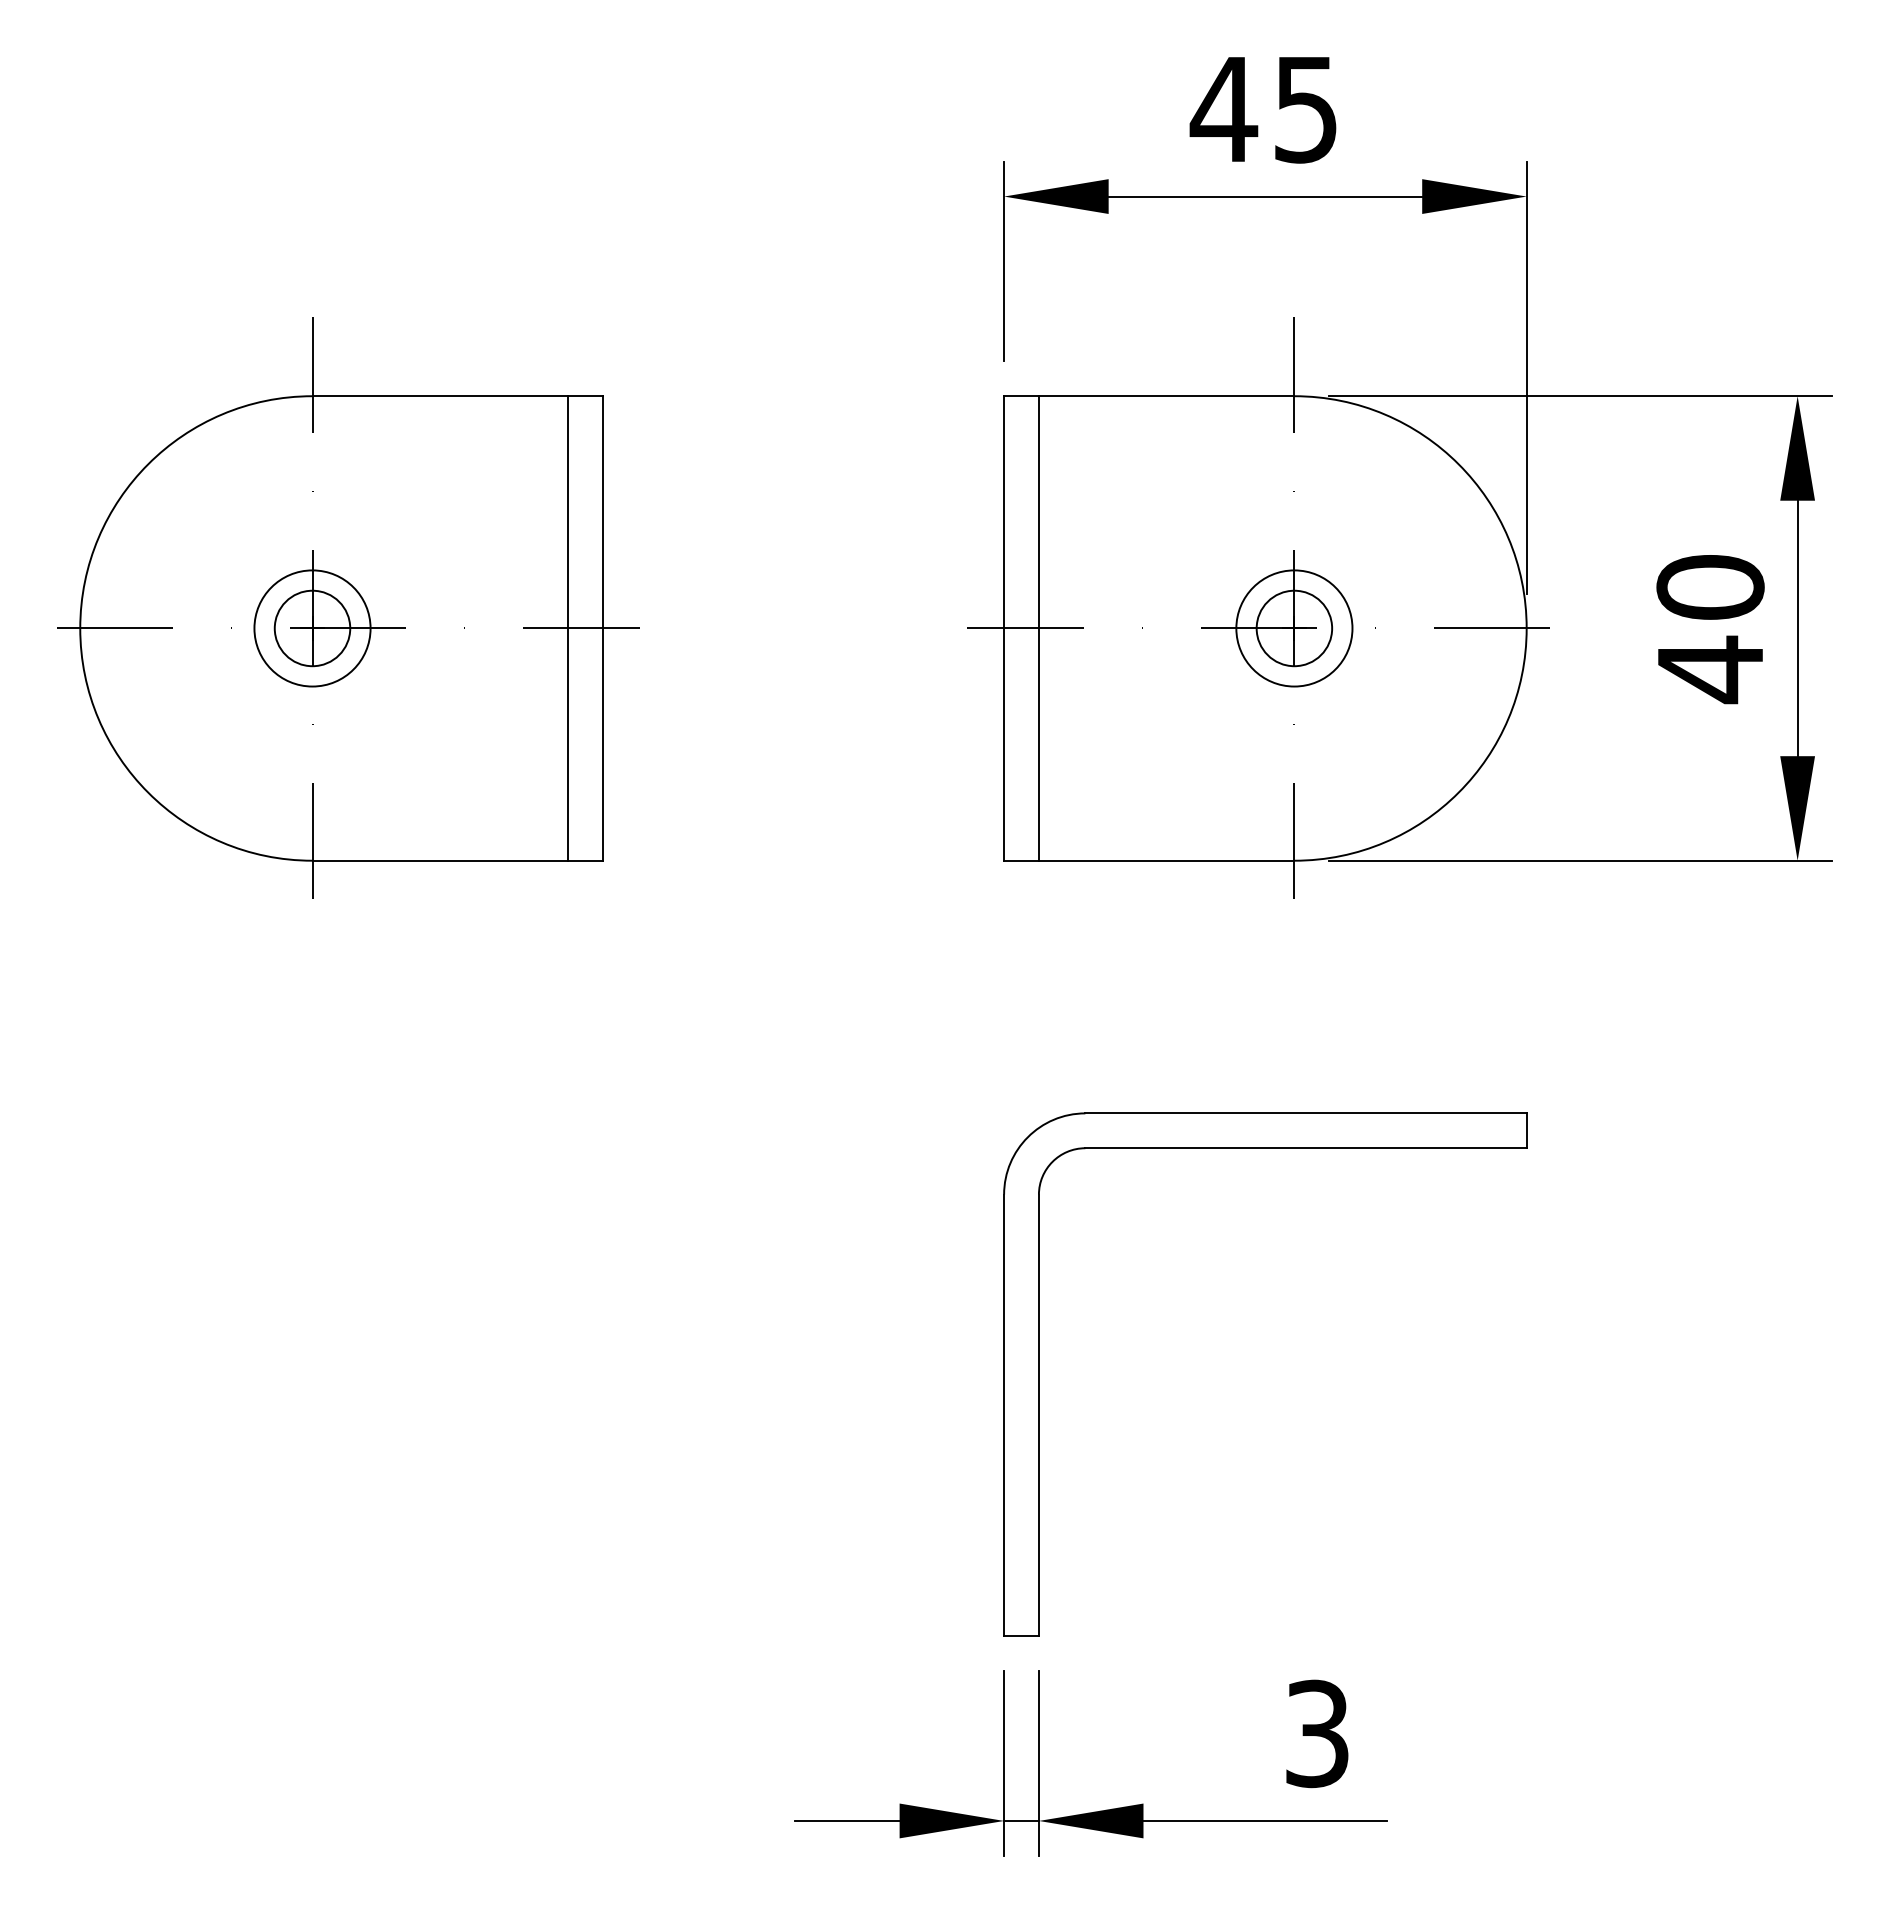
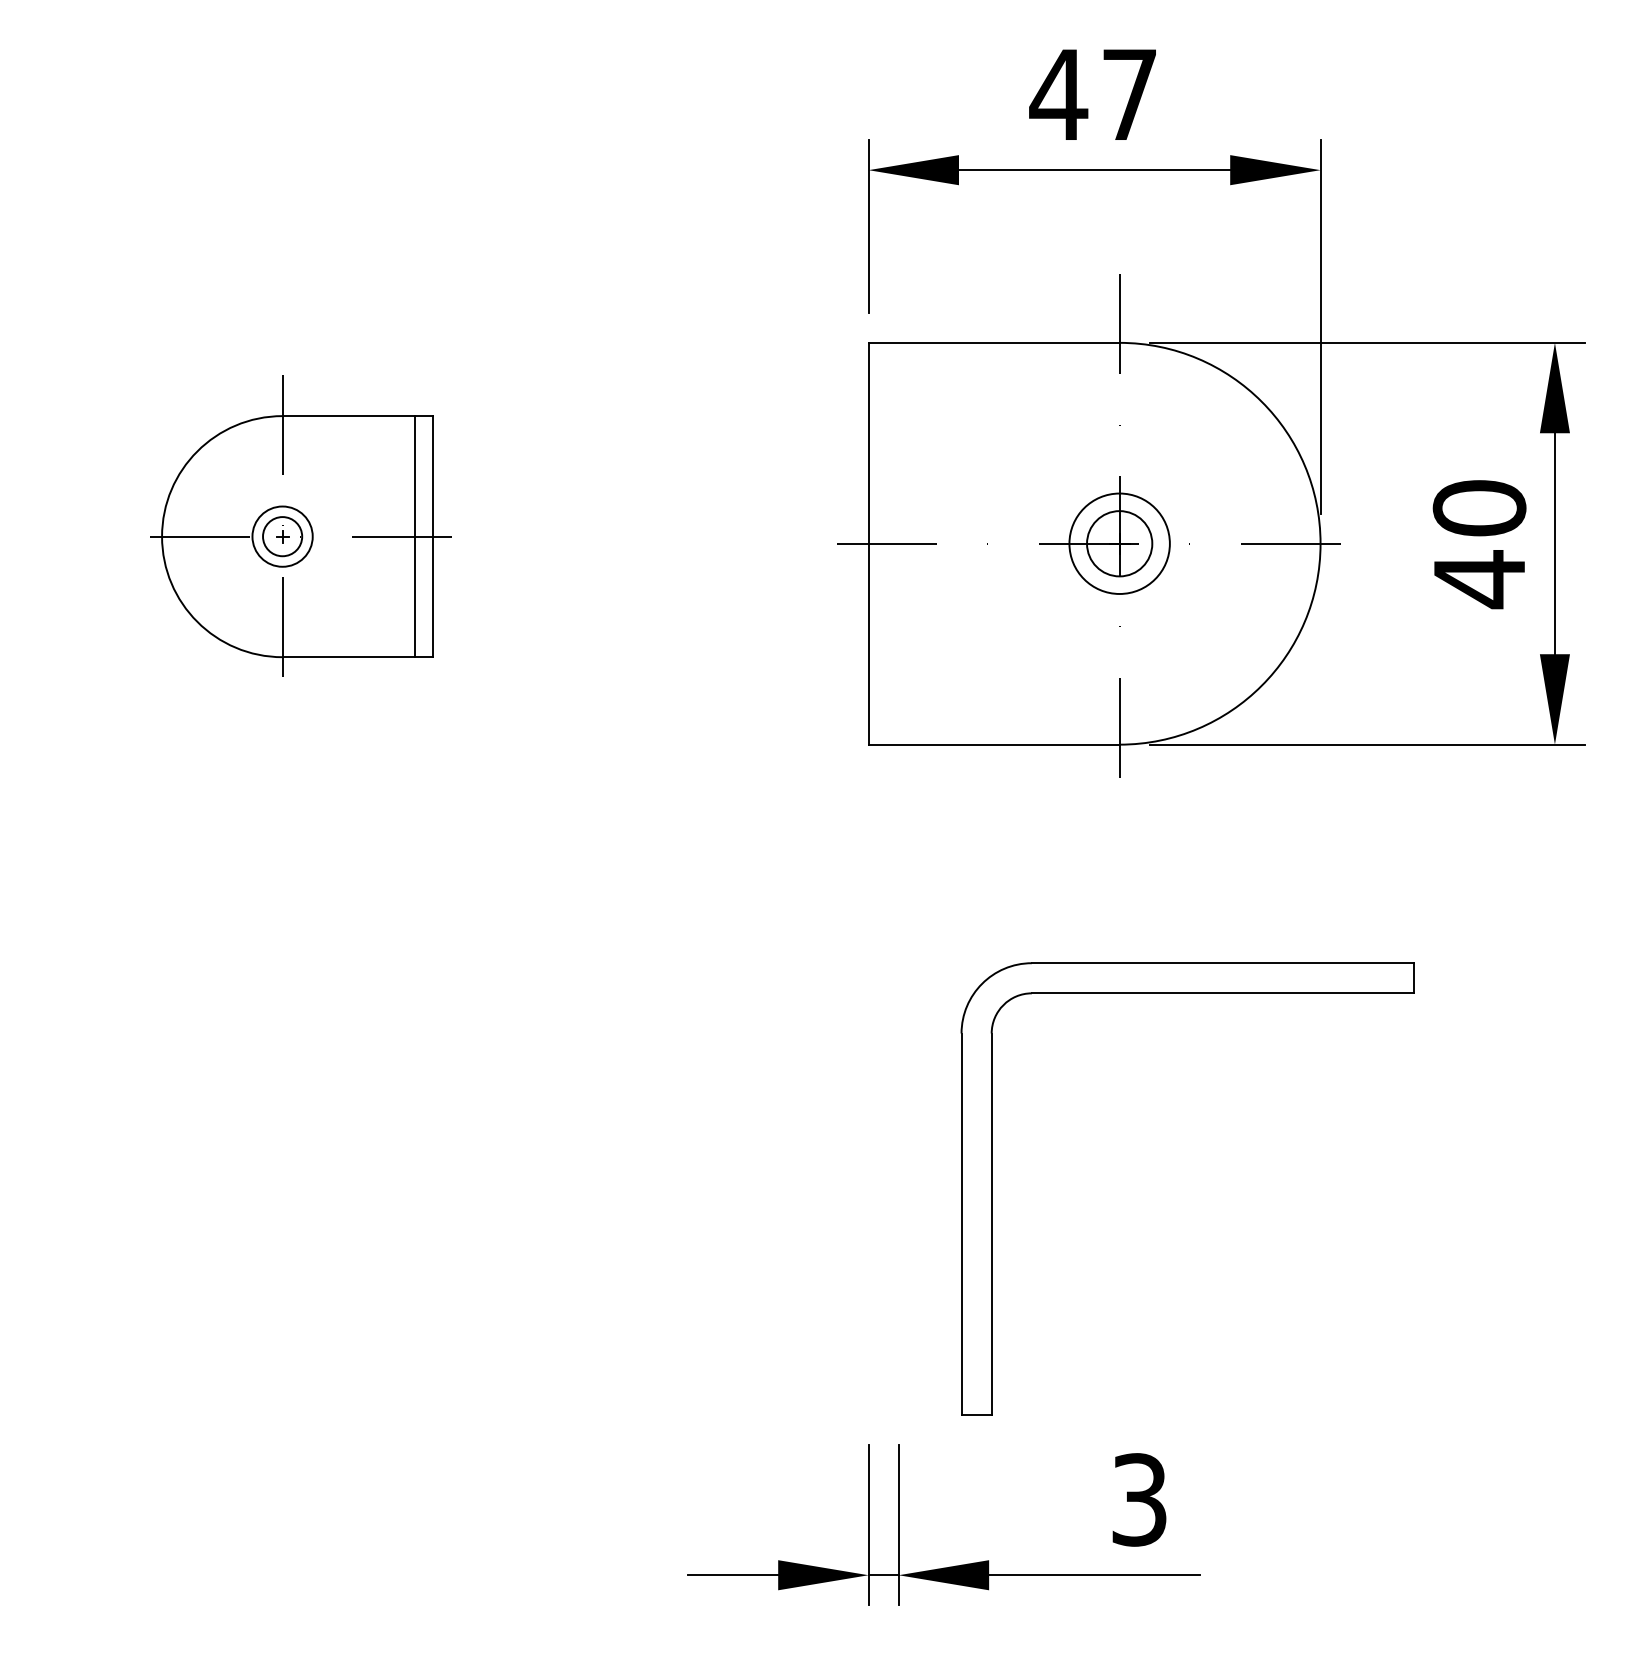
text: (1305, 110) -> (1129, 95), 45 -> 47
part: (347, 607) -> (300, 525), size x0.6
line: (1038, 628) -> (898, 543), removed
part: (1265, 1148) -> (1187, 993), moved

